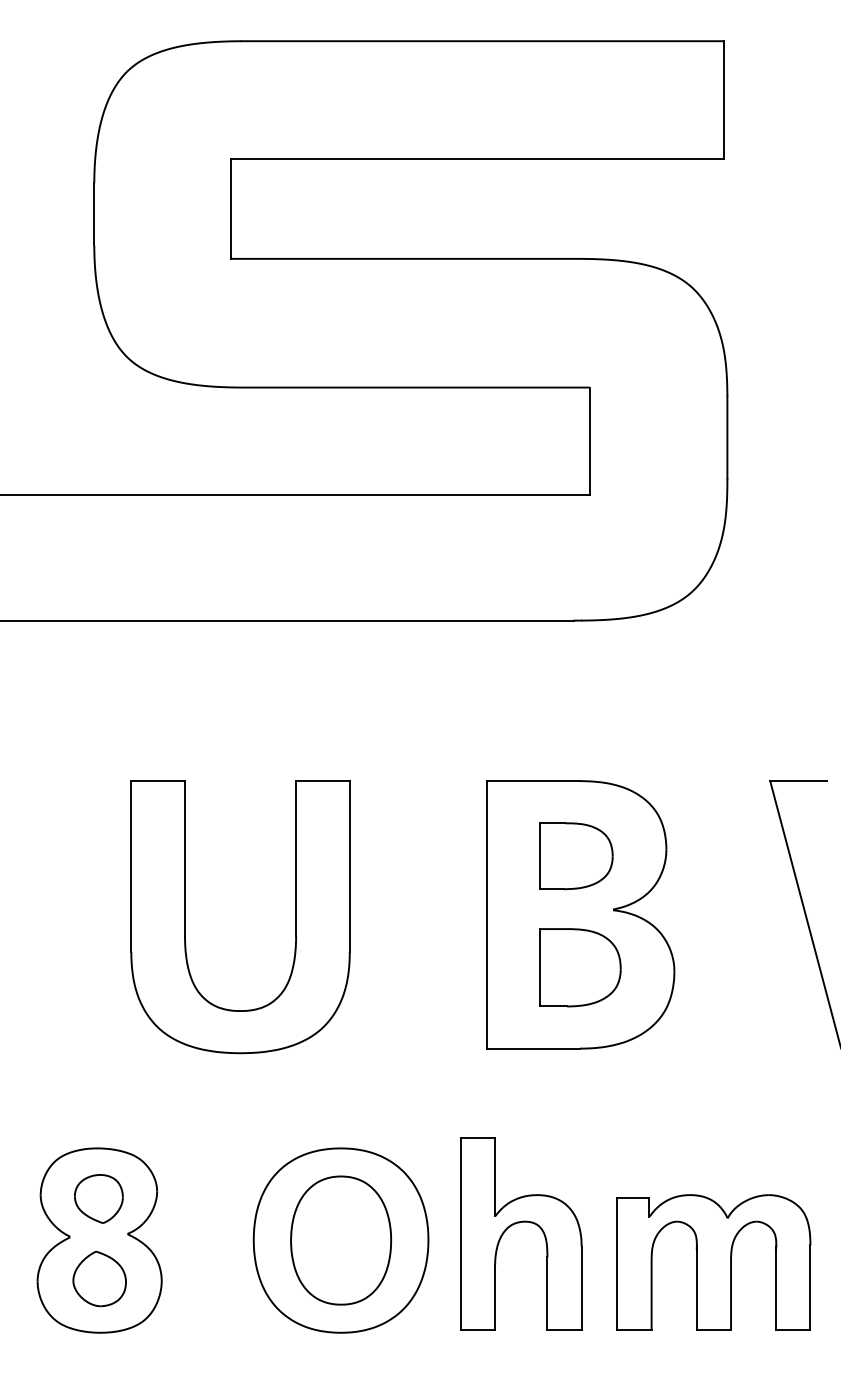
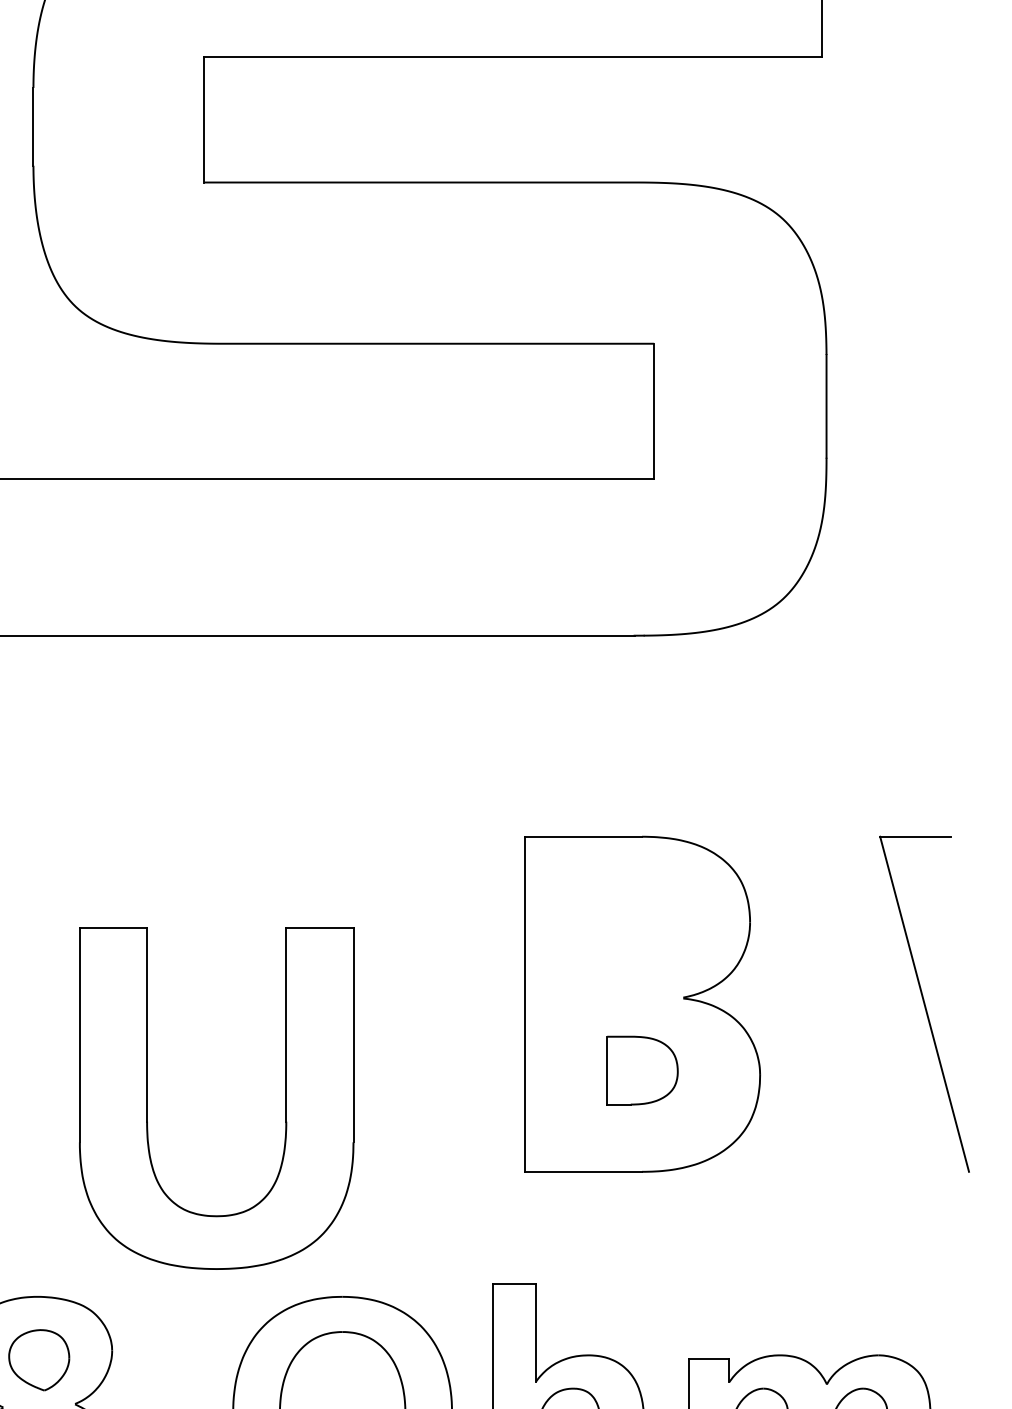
part: (576, 856) -> (637, 931), removed
part: (185, 917) -> (147, 1099), moved
part: (580, 967) -> (642, 1070), size x0.7

